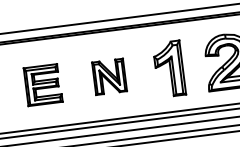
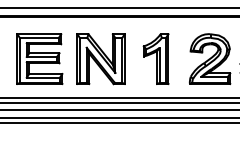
part: (109, 77) -> (100, 59), size x1.67
part: (42, 84) -> (39, 58), size x1.43

